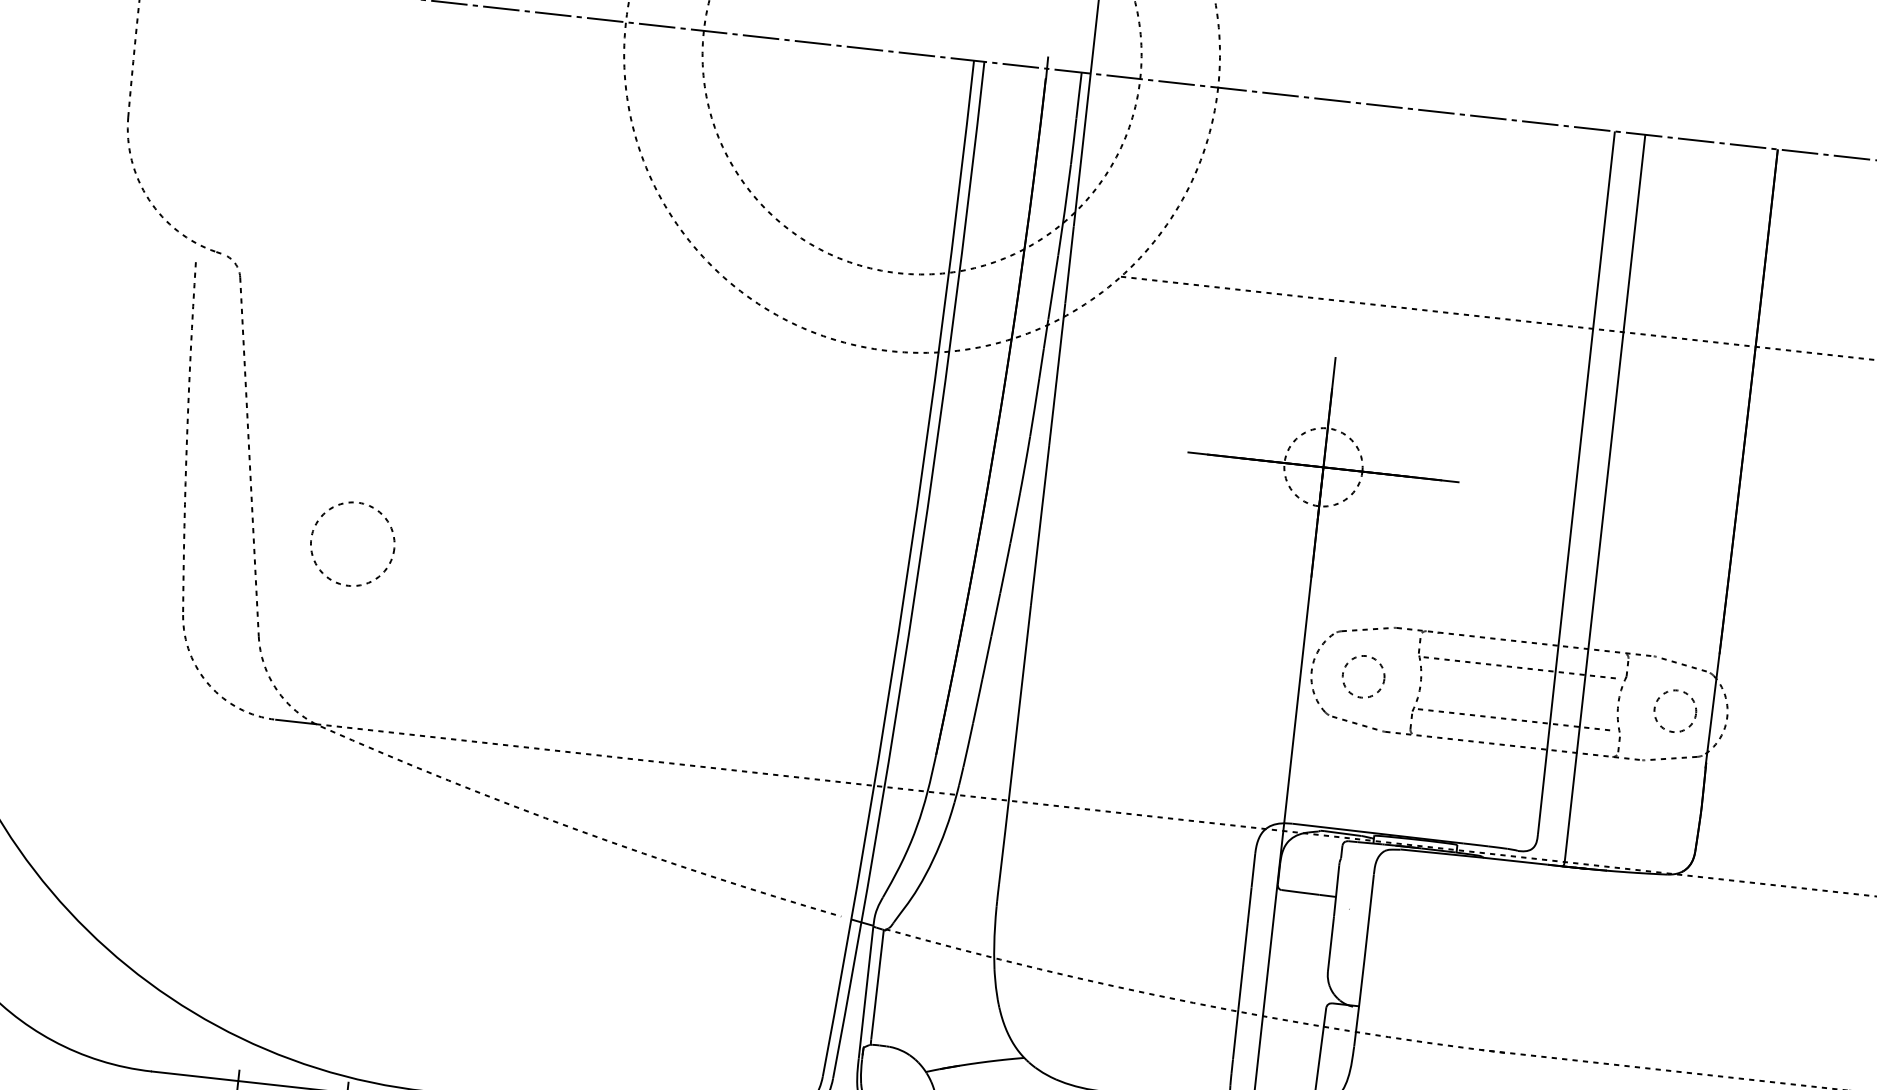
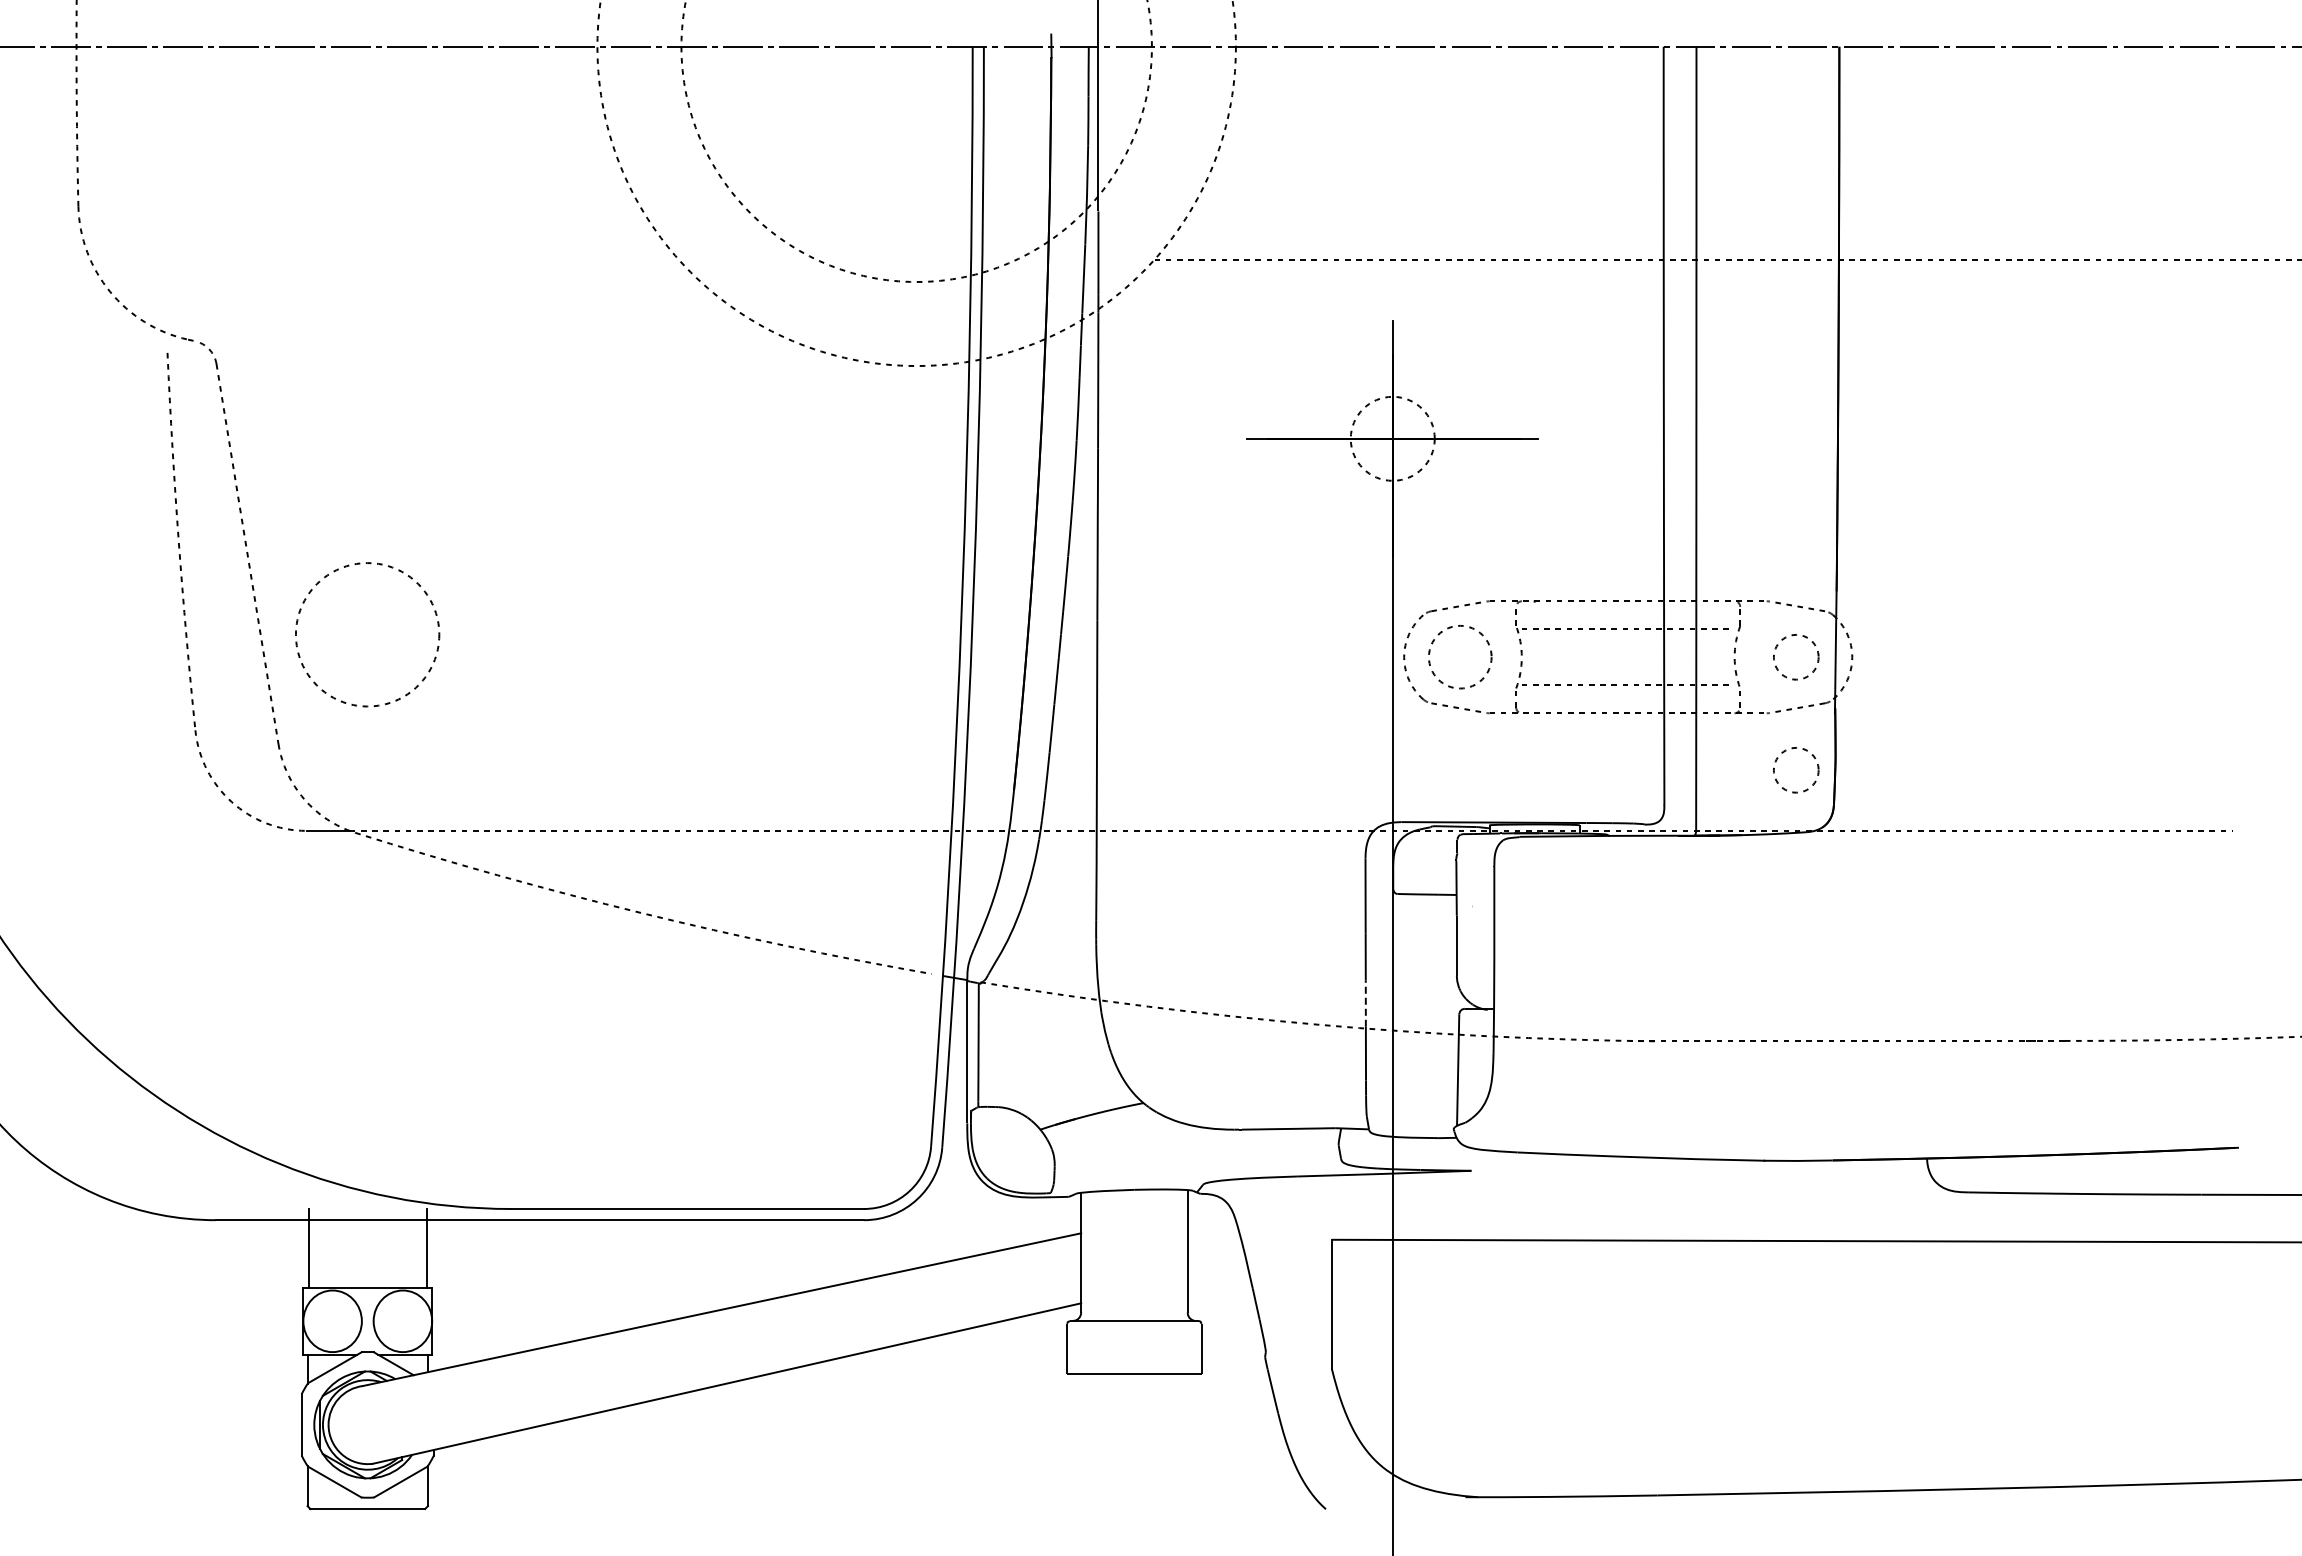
circle: (352, 543) -> (367, 634), size x1.6
circle: (1362, 676) -> (1459, 657), size x1.4
circle: (1663, 816) -> (1796, 770), added
line: (1240, 988) -> (1365, 1003), solid -> dashed

